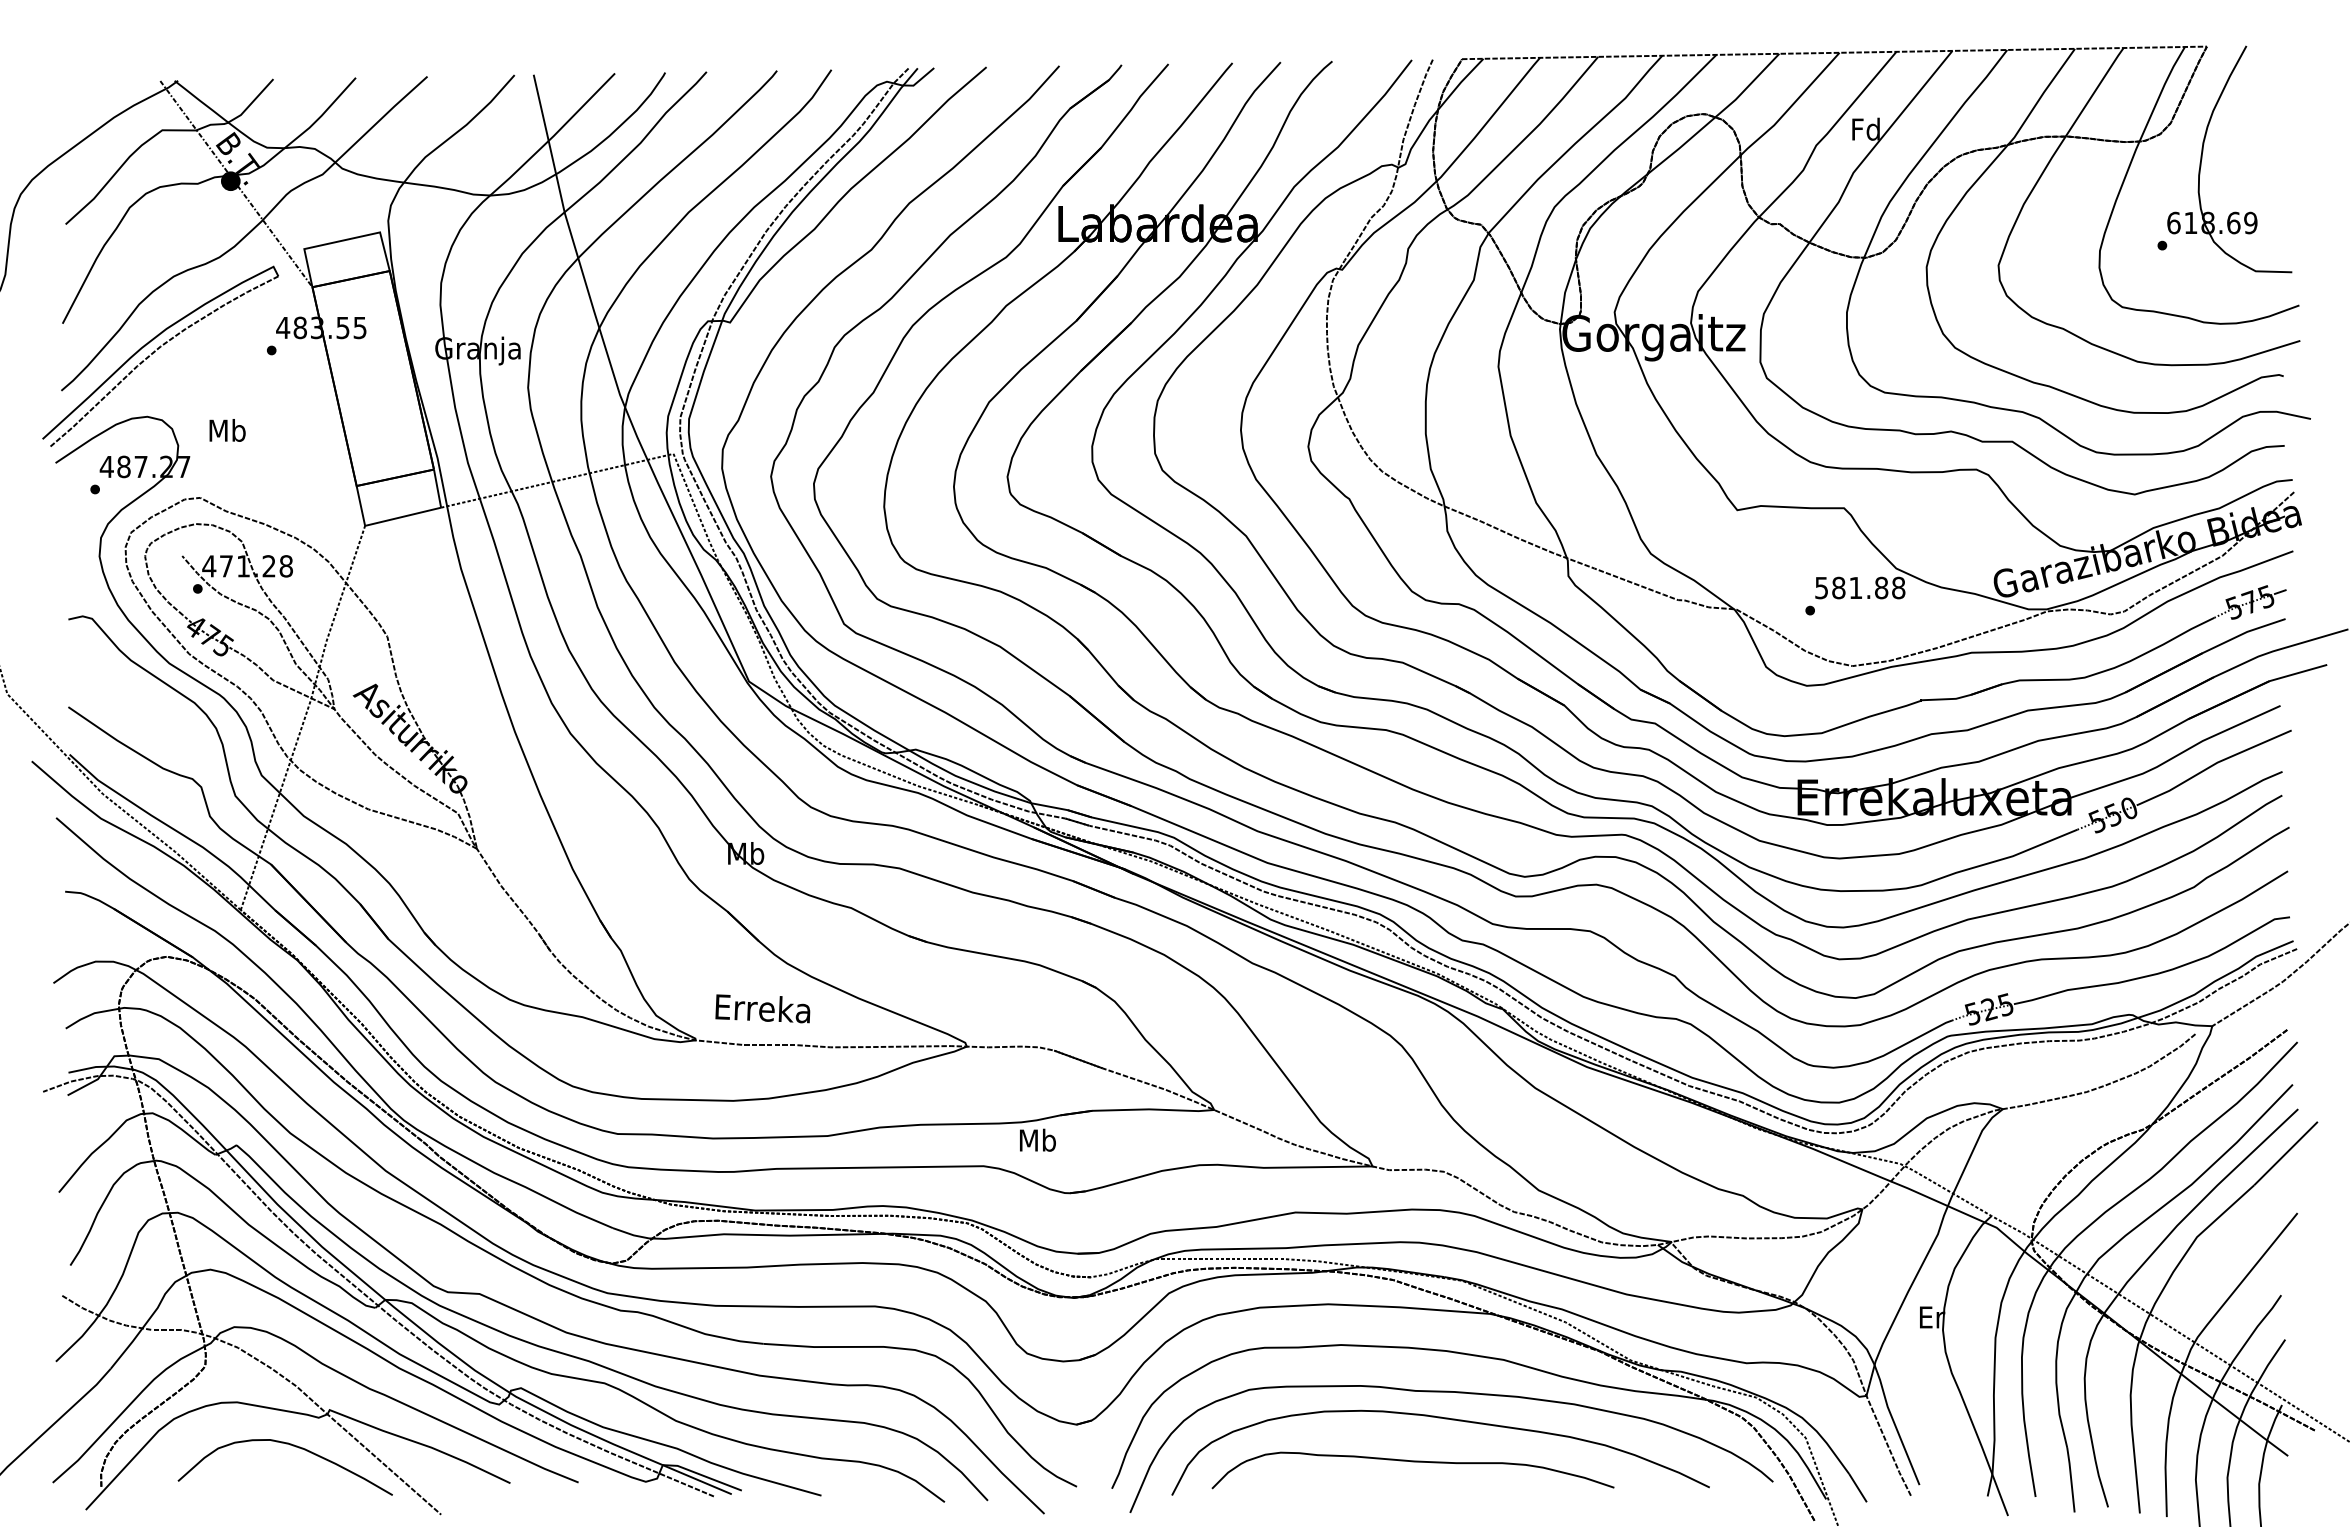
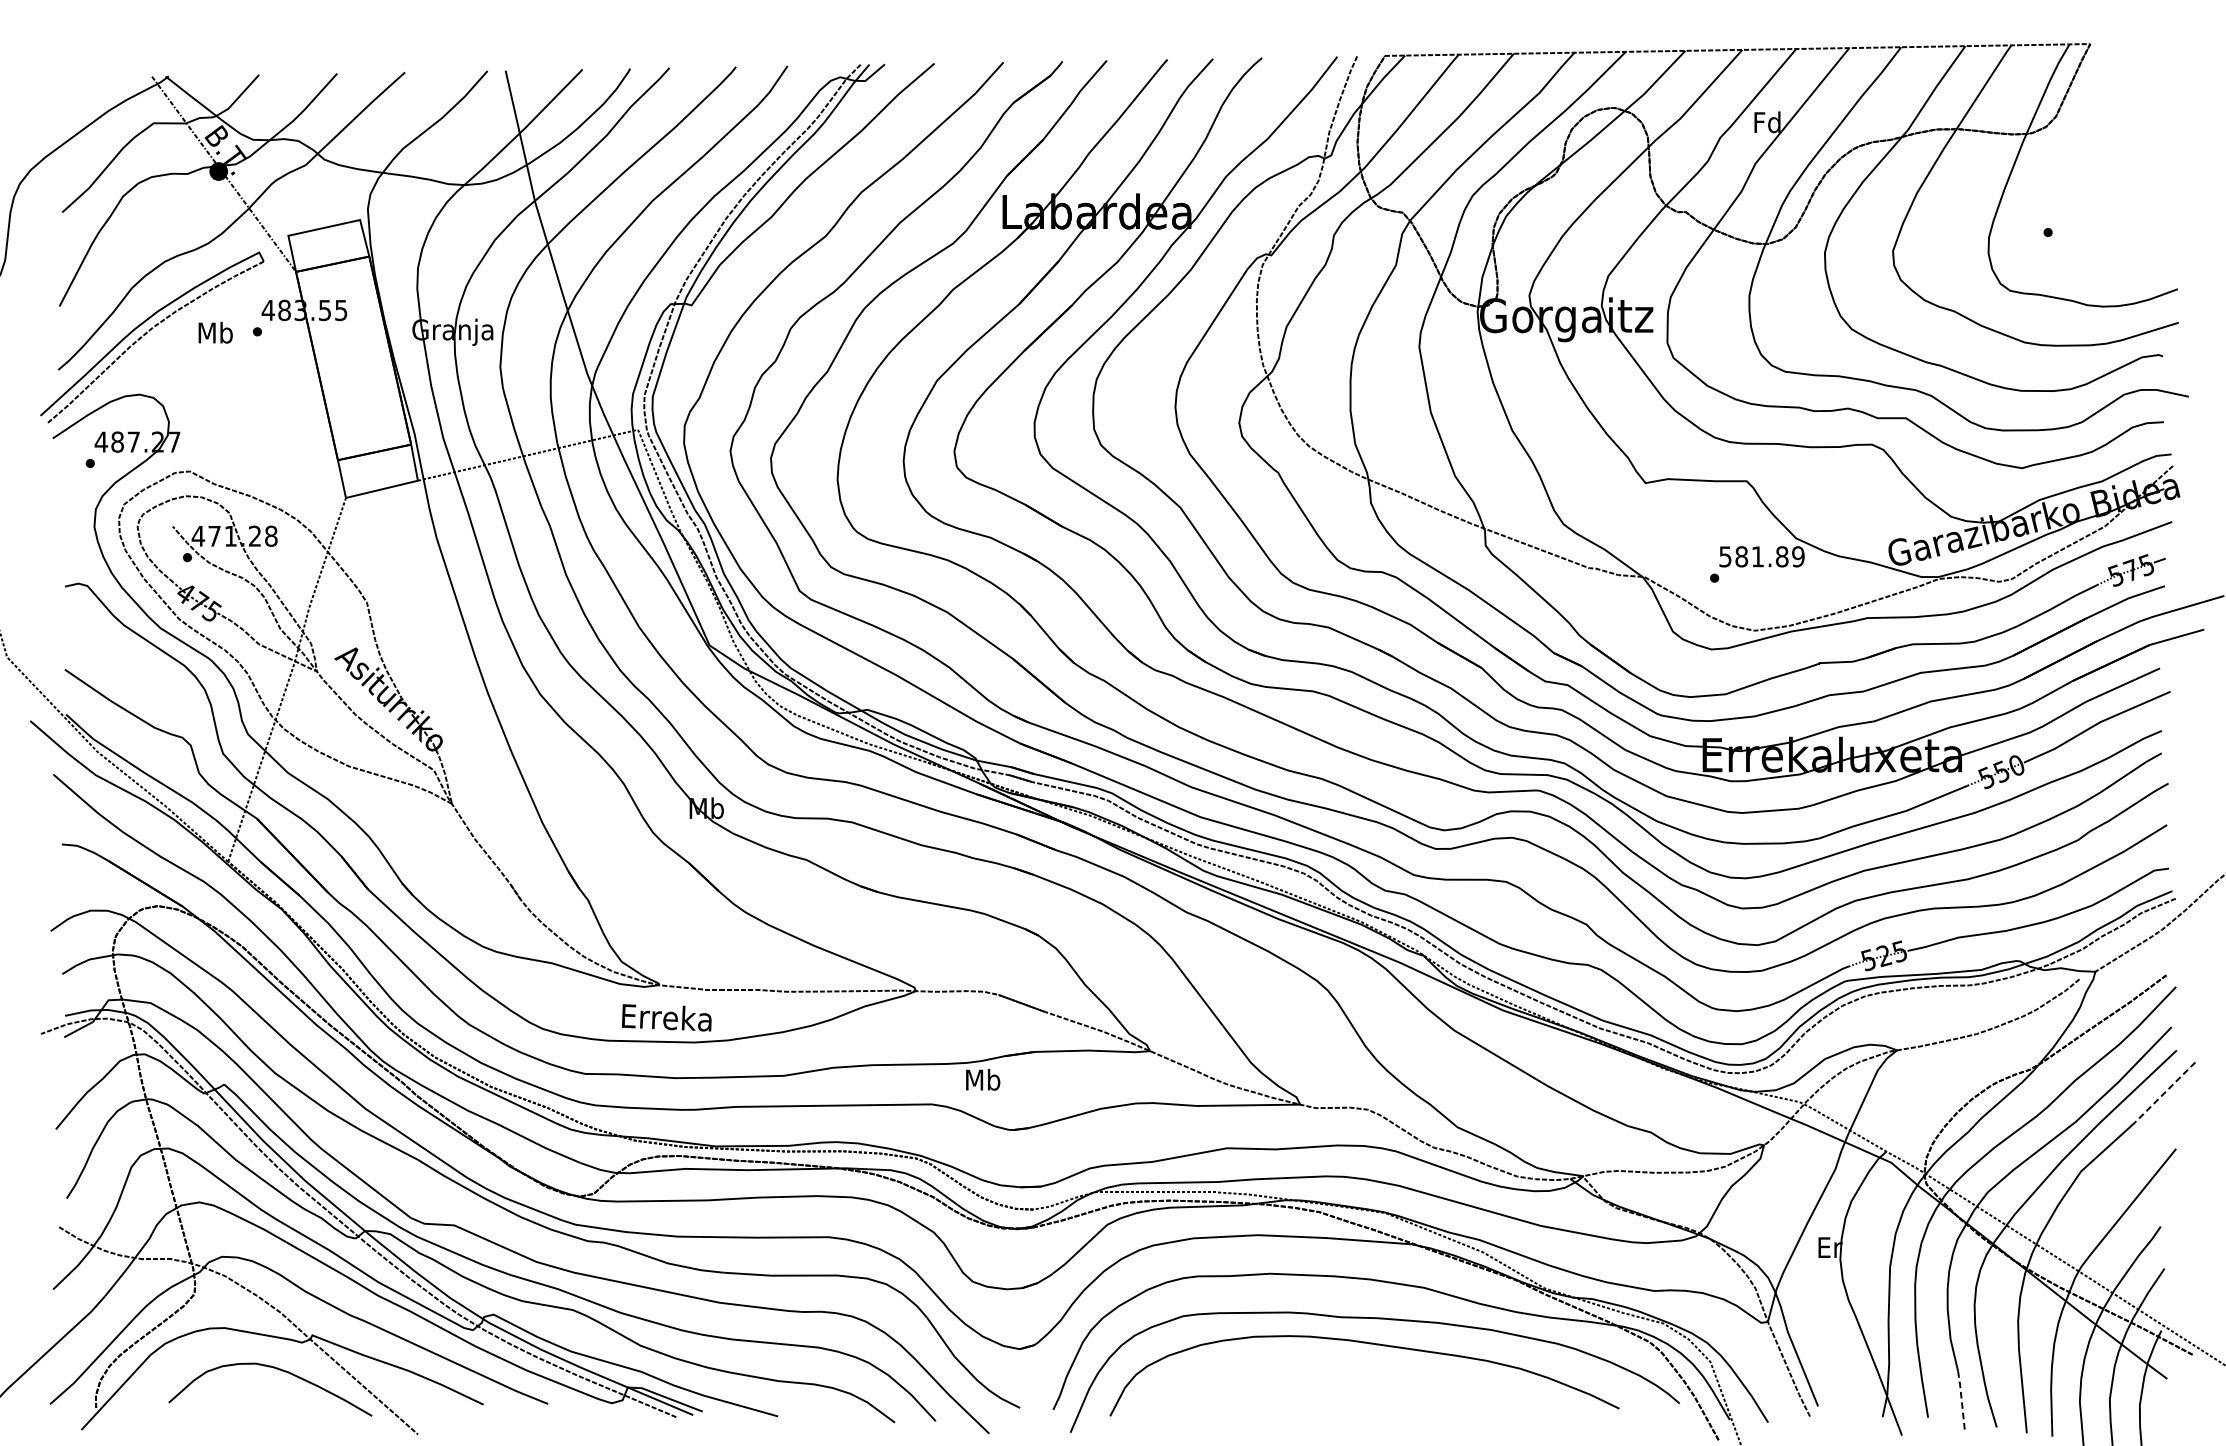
part: (2202, 159) -> (2086, 150), removed
text: (227, 430) -> (215, 332), moved
text: (1898, 588) -> (1798, 557), 581.88 -> 581.89
text: (762, 1008) -> (666, 1017), moved
line: (2285, 1153) -> (2164, 1092), solid -> dashed
curve: (1412, 1462) -> (1337, 1385), removed
line: (2071, 1480) -> (1962, 1402), solid -> dashed

